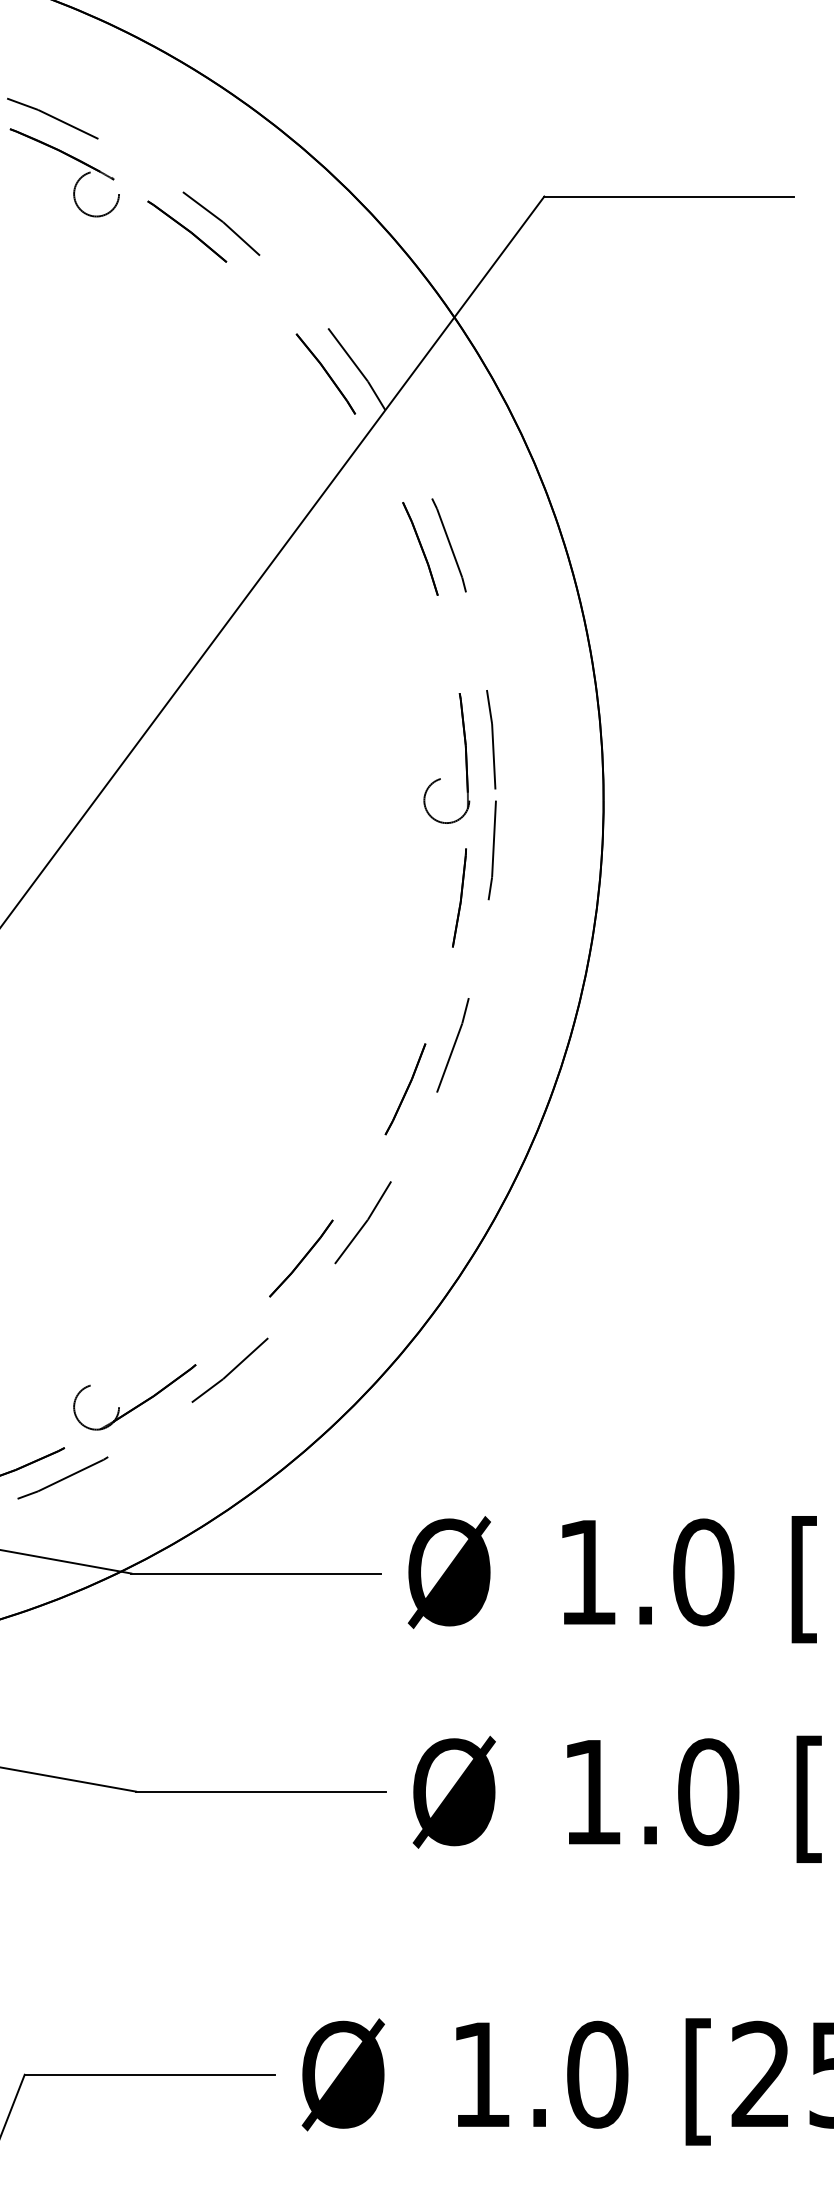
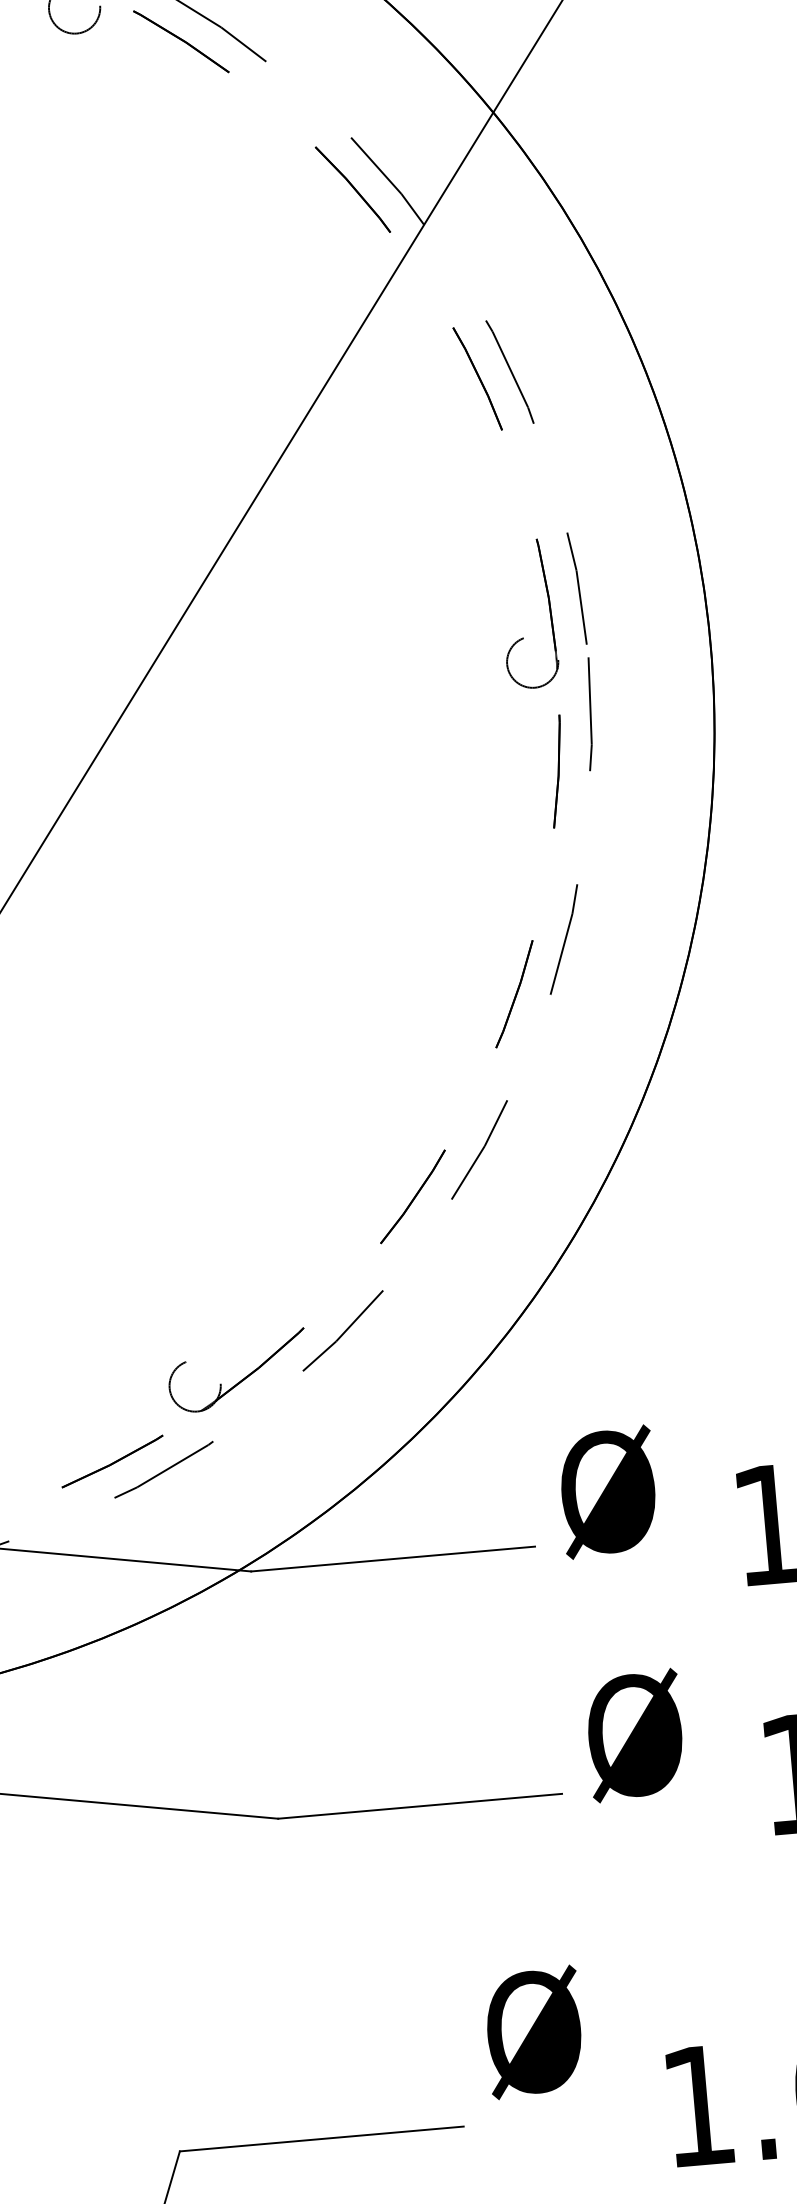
text: (448, 1572) -> (607, 1492), moved
text: (453, 1791) -> (634, 1734), moved
text: (342, 2074) -> (533, 2032), moved

